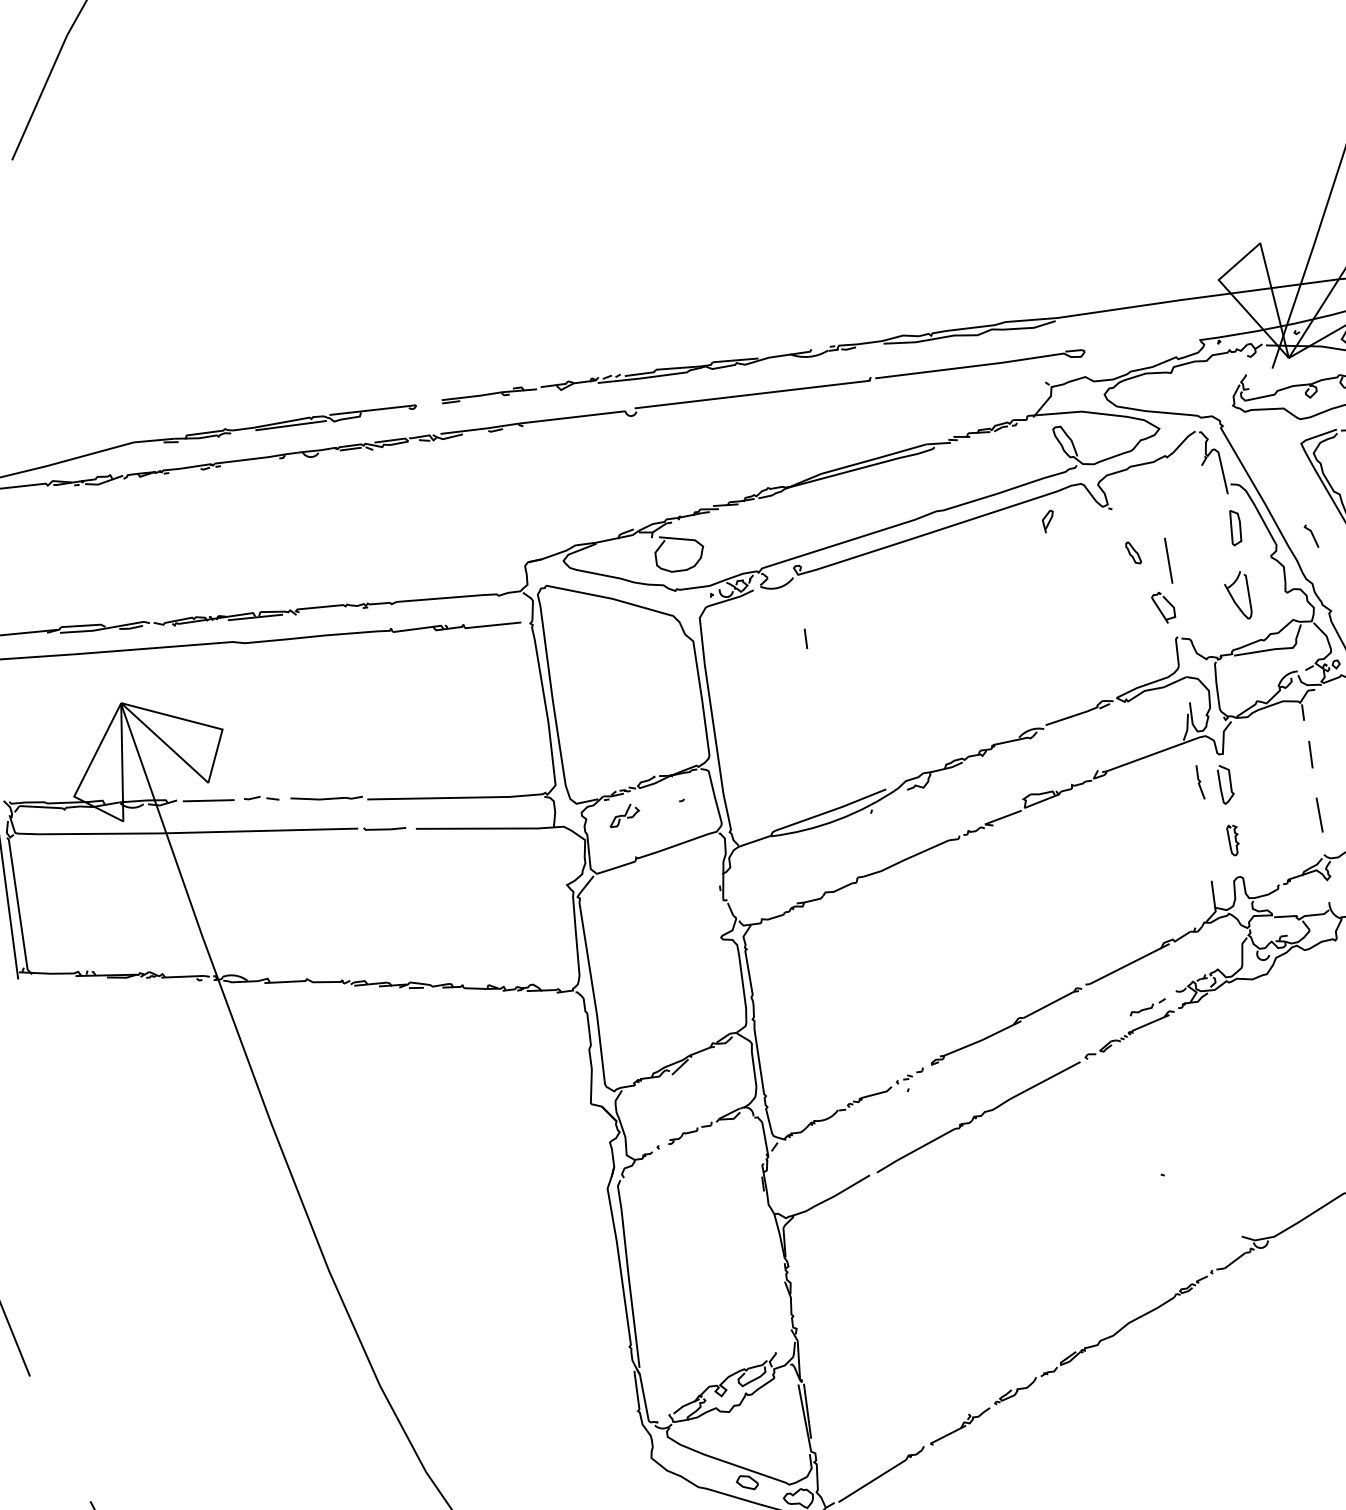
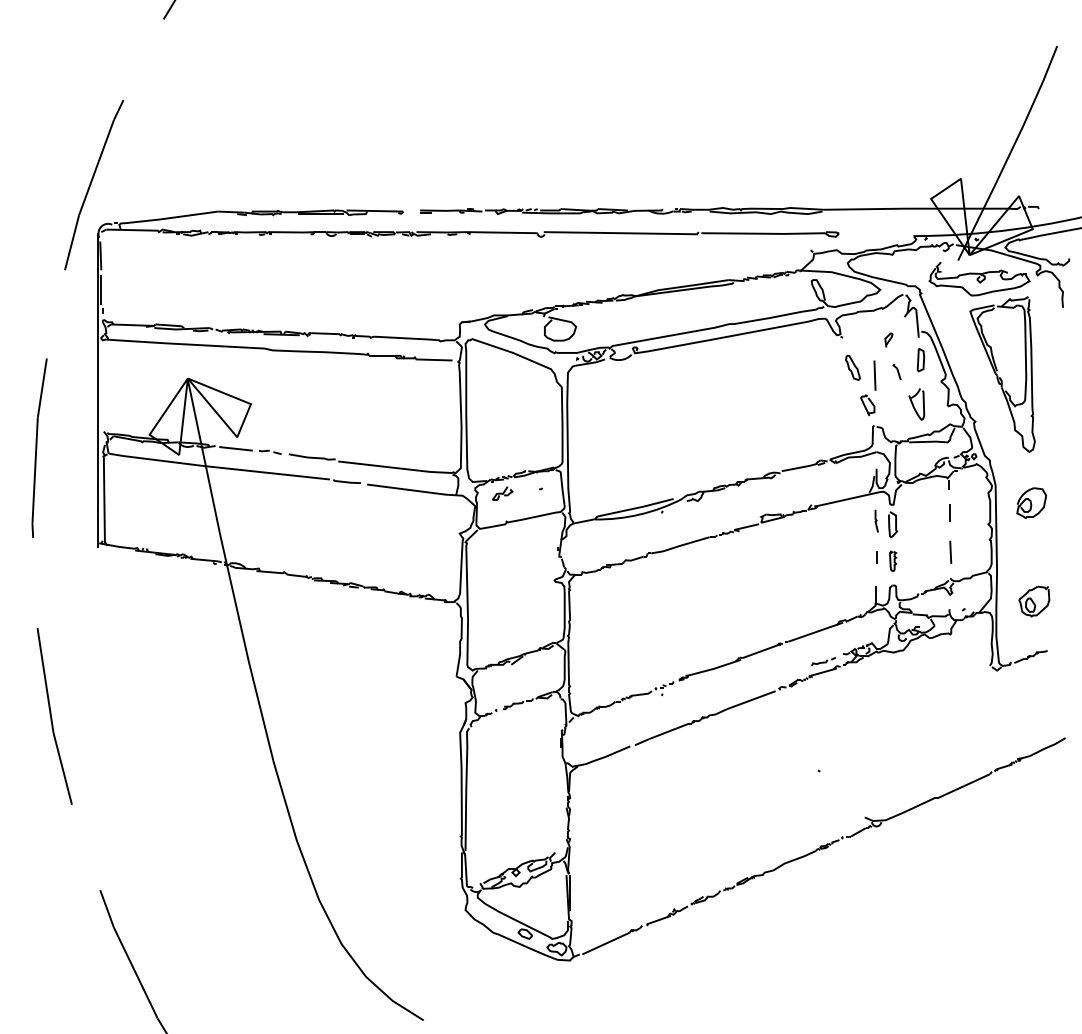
part: (1047, 520) -> (888, 339), moved
line: (1310, 534) -> (896, 370), moved
part: (1132, 552) -> (852, 367), size x1.67
line: (805, 639) -> (876, 557), moved

